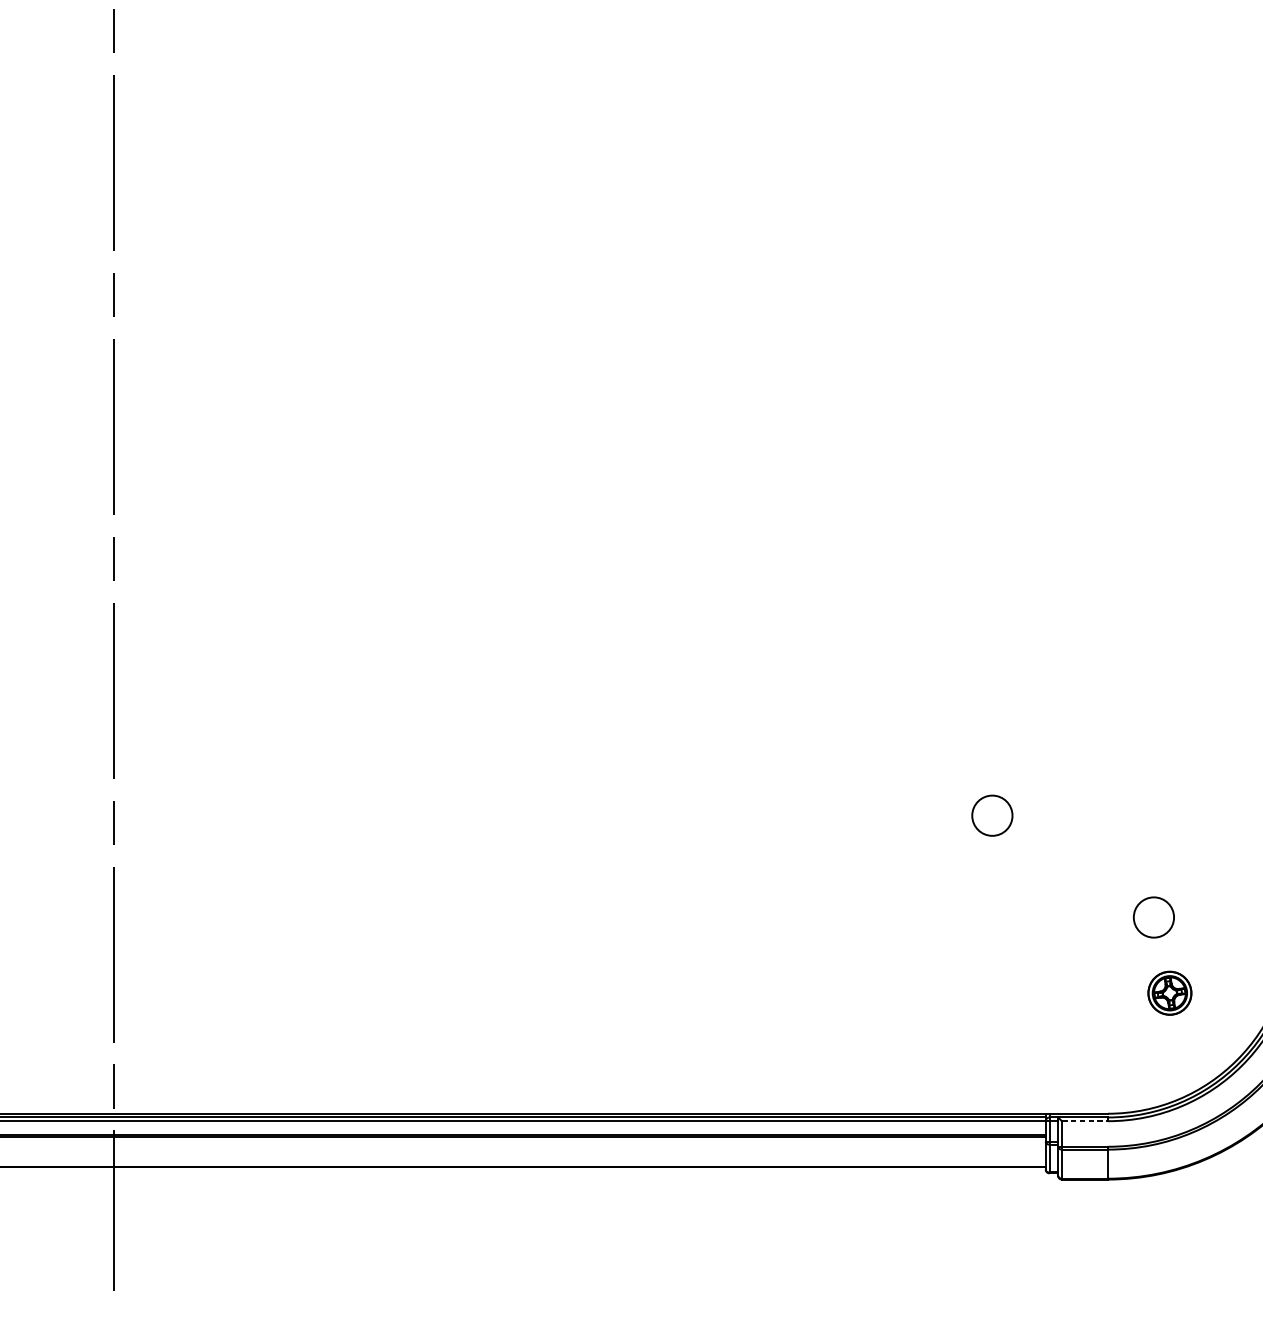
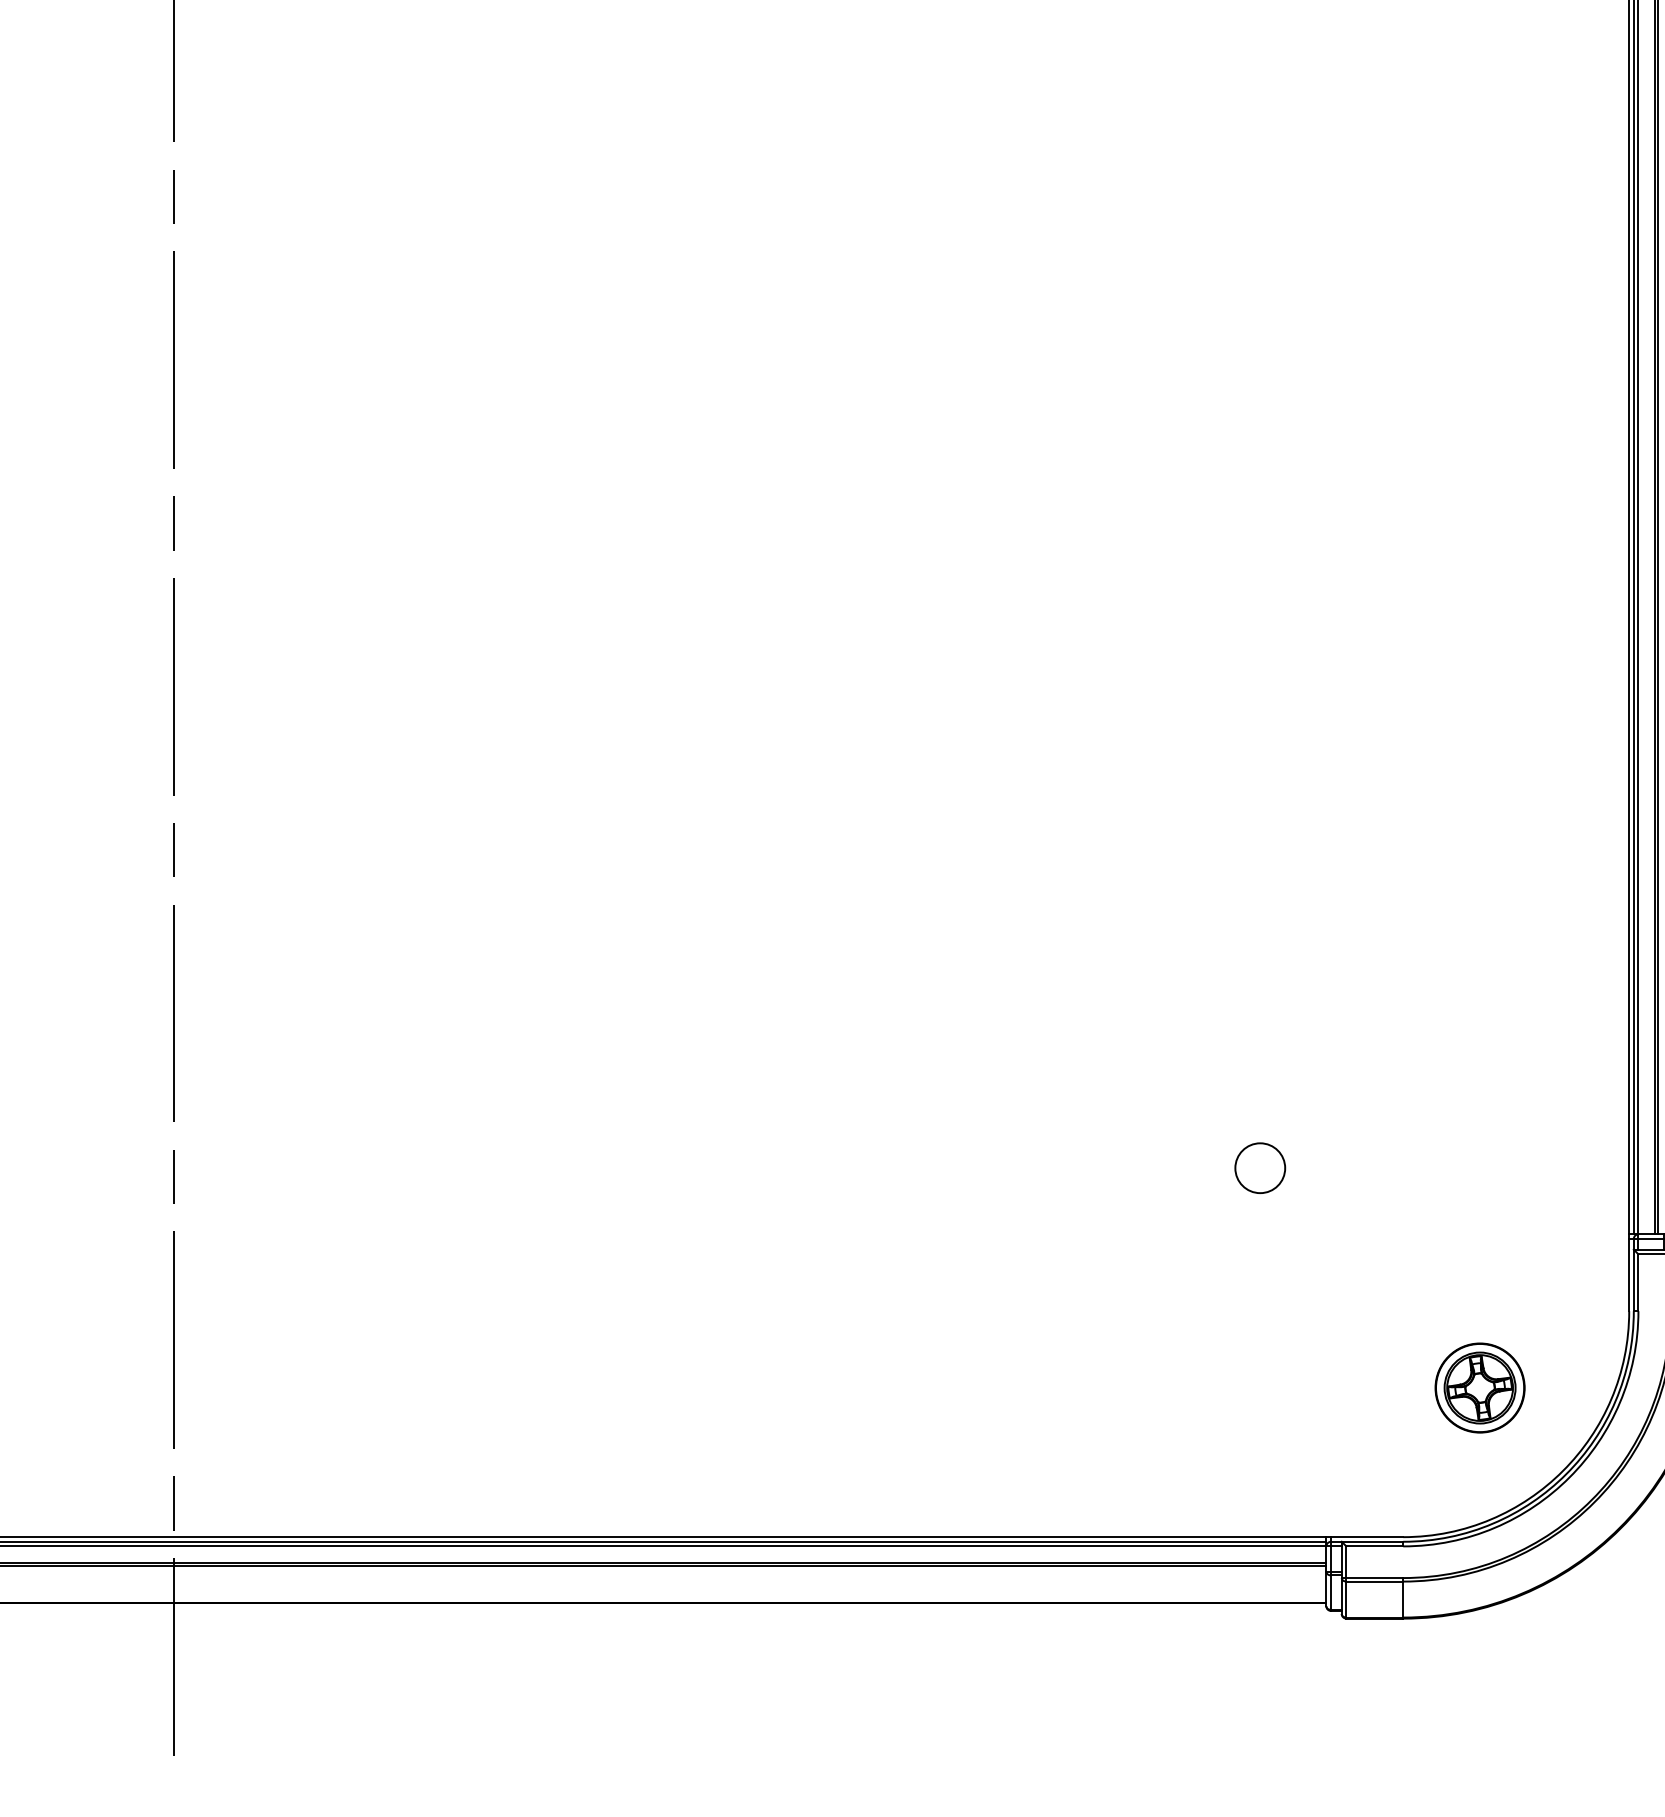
circle: (1154, 916) -> (1460, 1293), removed
part: (1169, 992) -> (1479, 1387), size x1.67
line: (1085, 1121) -> (1375, 1546), dashed -> solid

